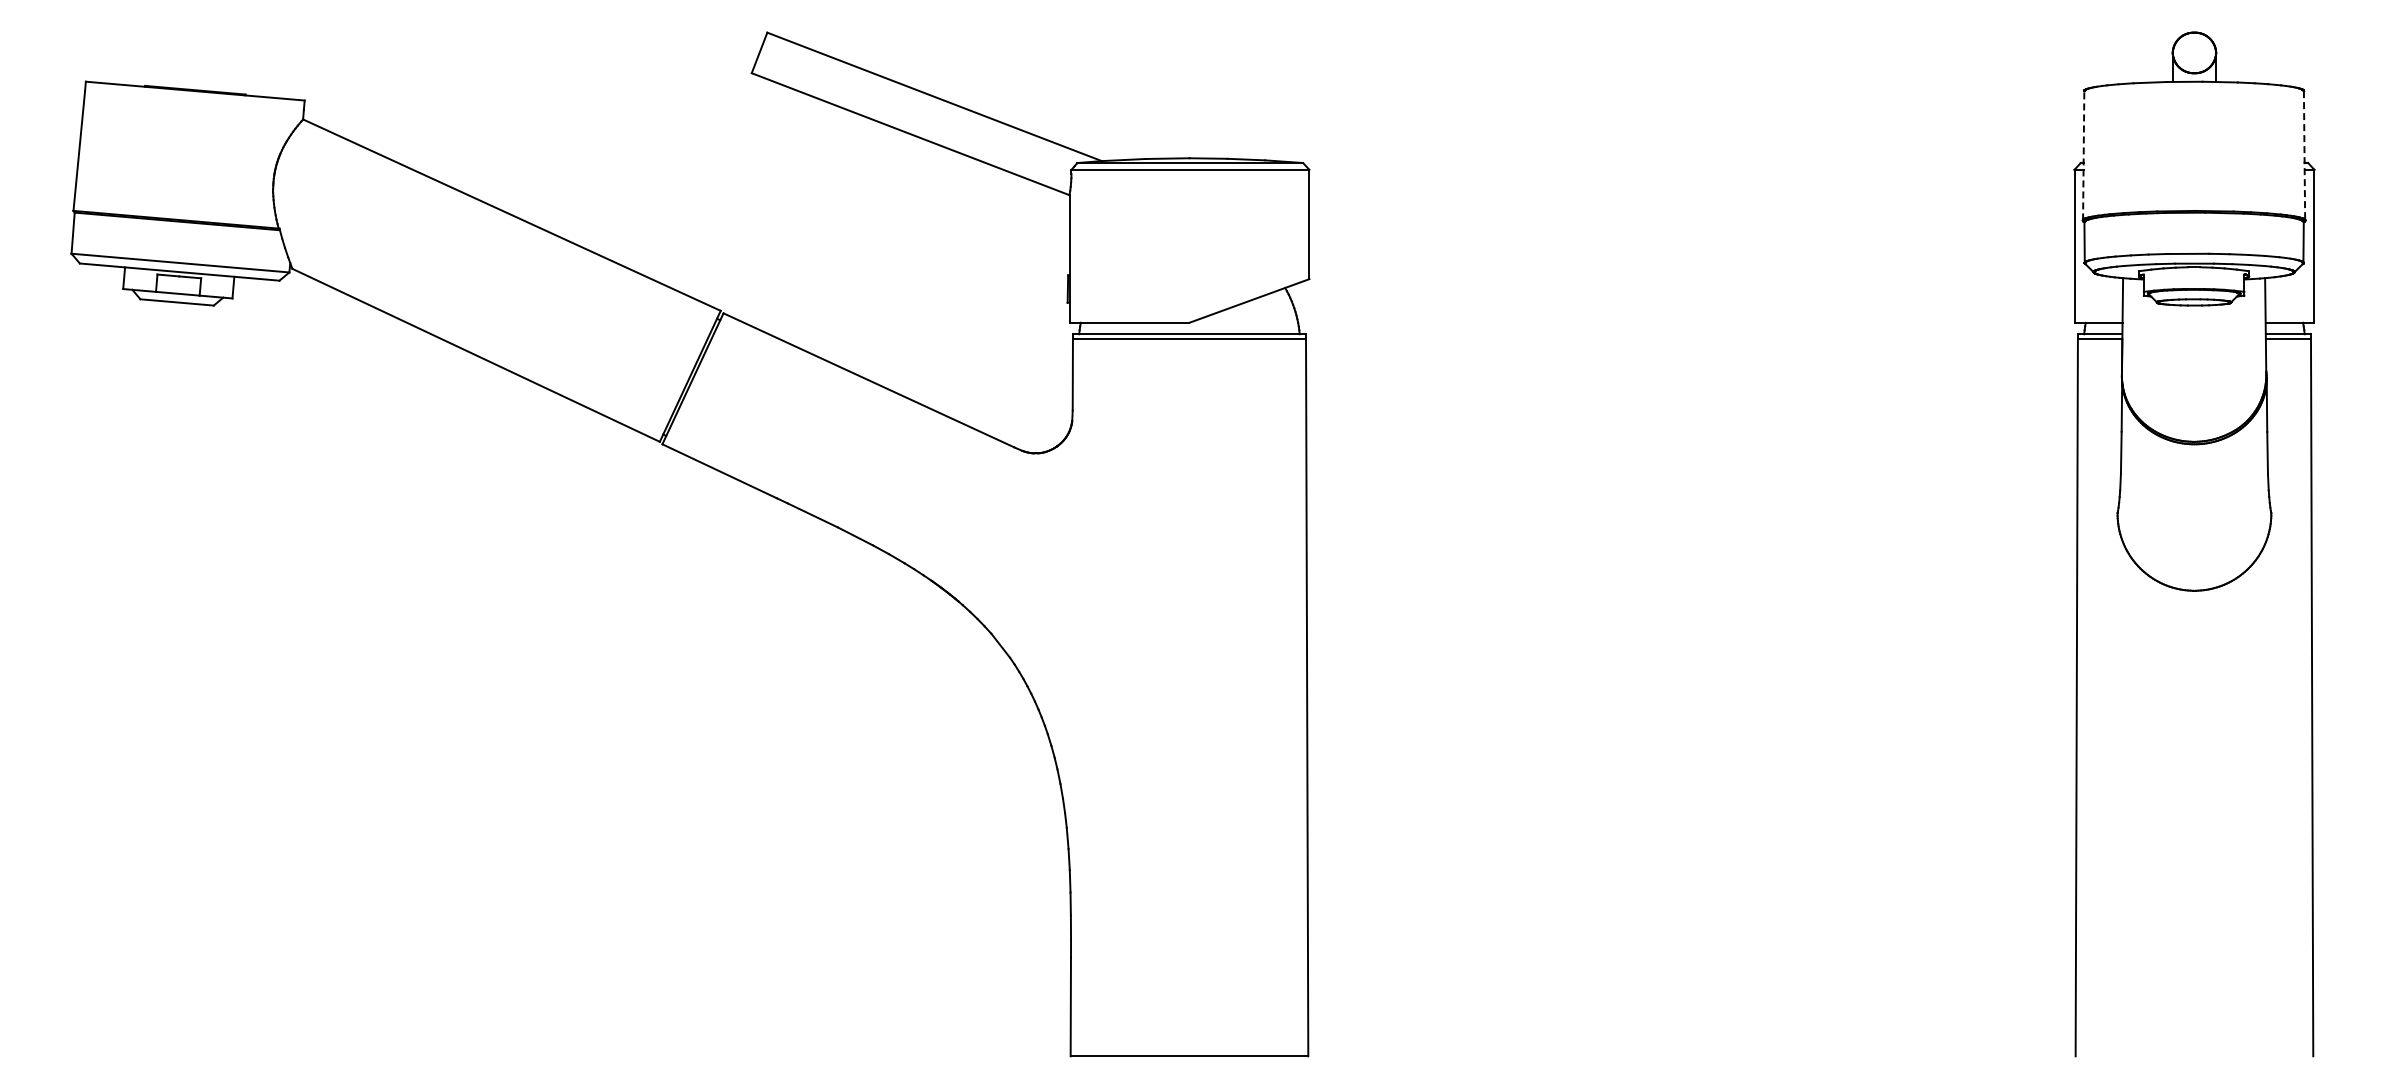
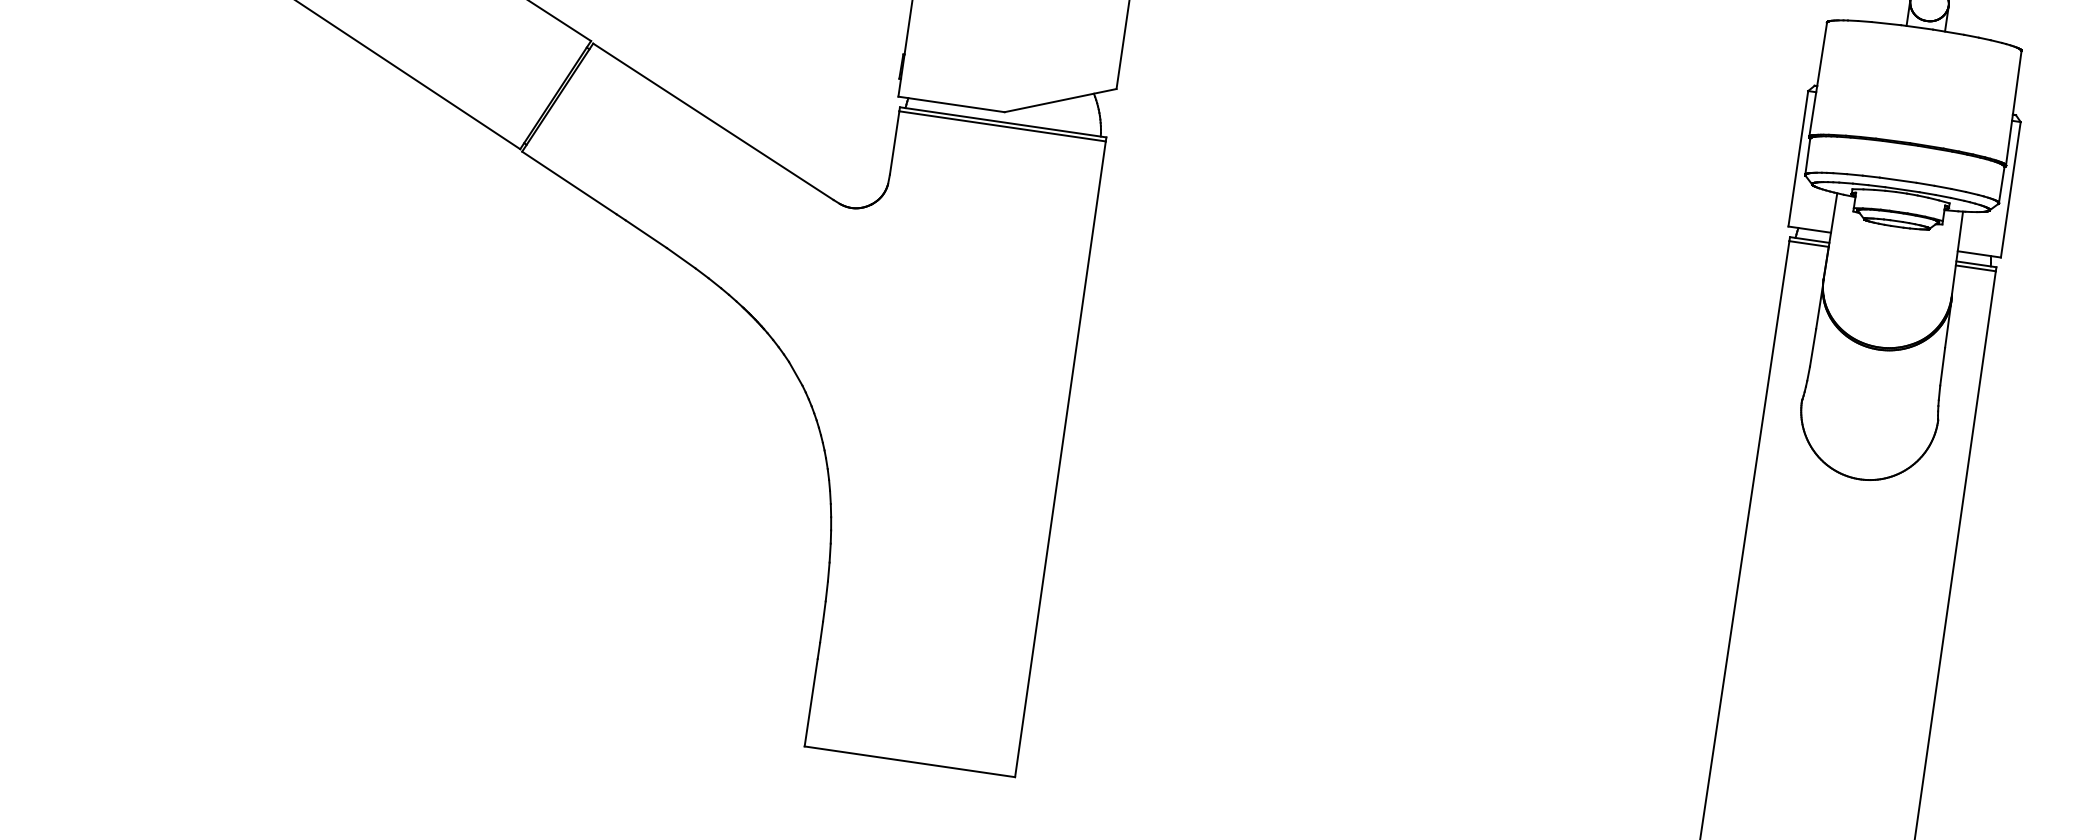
line: (2083, 155) -> (1818, 79), dashed -> solid
line: (2304, 155) -> (2013, 108), dashed -> solid

